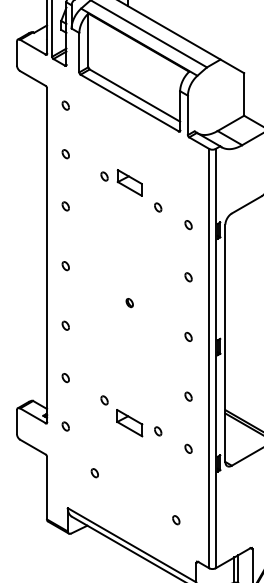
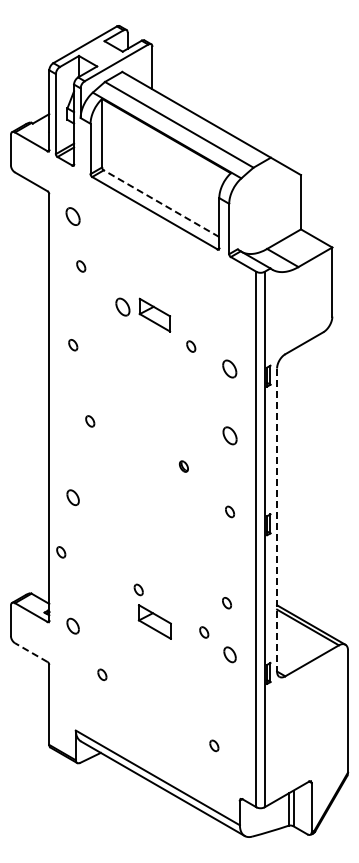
line: (134, 95) -> (161, 203), solid -> dashed
part: (65, 105) -> (73, 216), size x1.6
part: (65, 154) -> (81, 266), moved
part: (104, 176) -> (122, 306), size x1.6
part: (188, 224) -> (230, 368), size x1.6
part: (65, 266) -> (90, 421), moved
part: (188, 277) -> (229, 435), size x1.6
part: (129, 302) -> (183, 466), moved
part: (65, 325) -> (73, 497), size x1.4
line: (225, 343) -> (277, 520), solid -> dashed
part: (65, 378) -> (61, 552), moved
part: (188, 396) -> (227, 603), moved
part: (104, 400) -> (138, 589), moved
part: (65, 426) -> (73, 626), size x1.4
part: (158, 431) -> (204, 632), moved
line: (33, 447) -> (31, 652), solid -> dashed
part: (188, 448) -> (229, 654), size x1.4
part: (94, 472) -> (102, 674), moved

